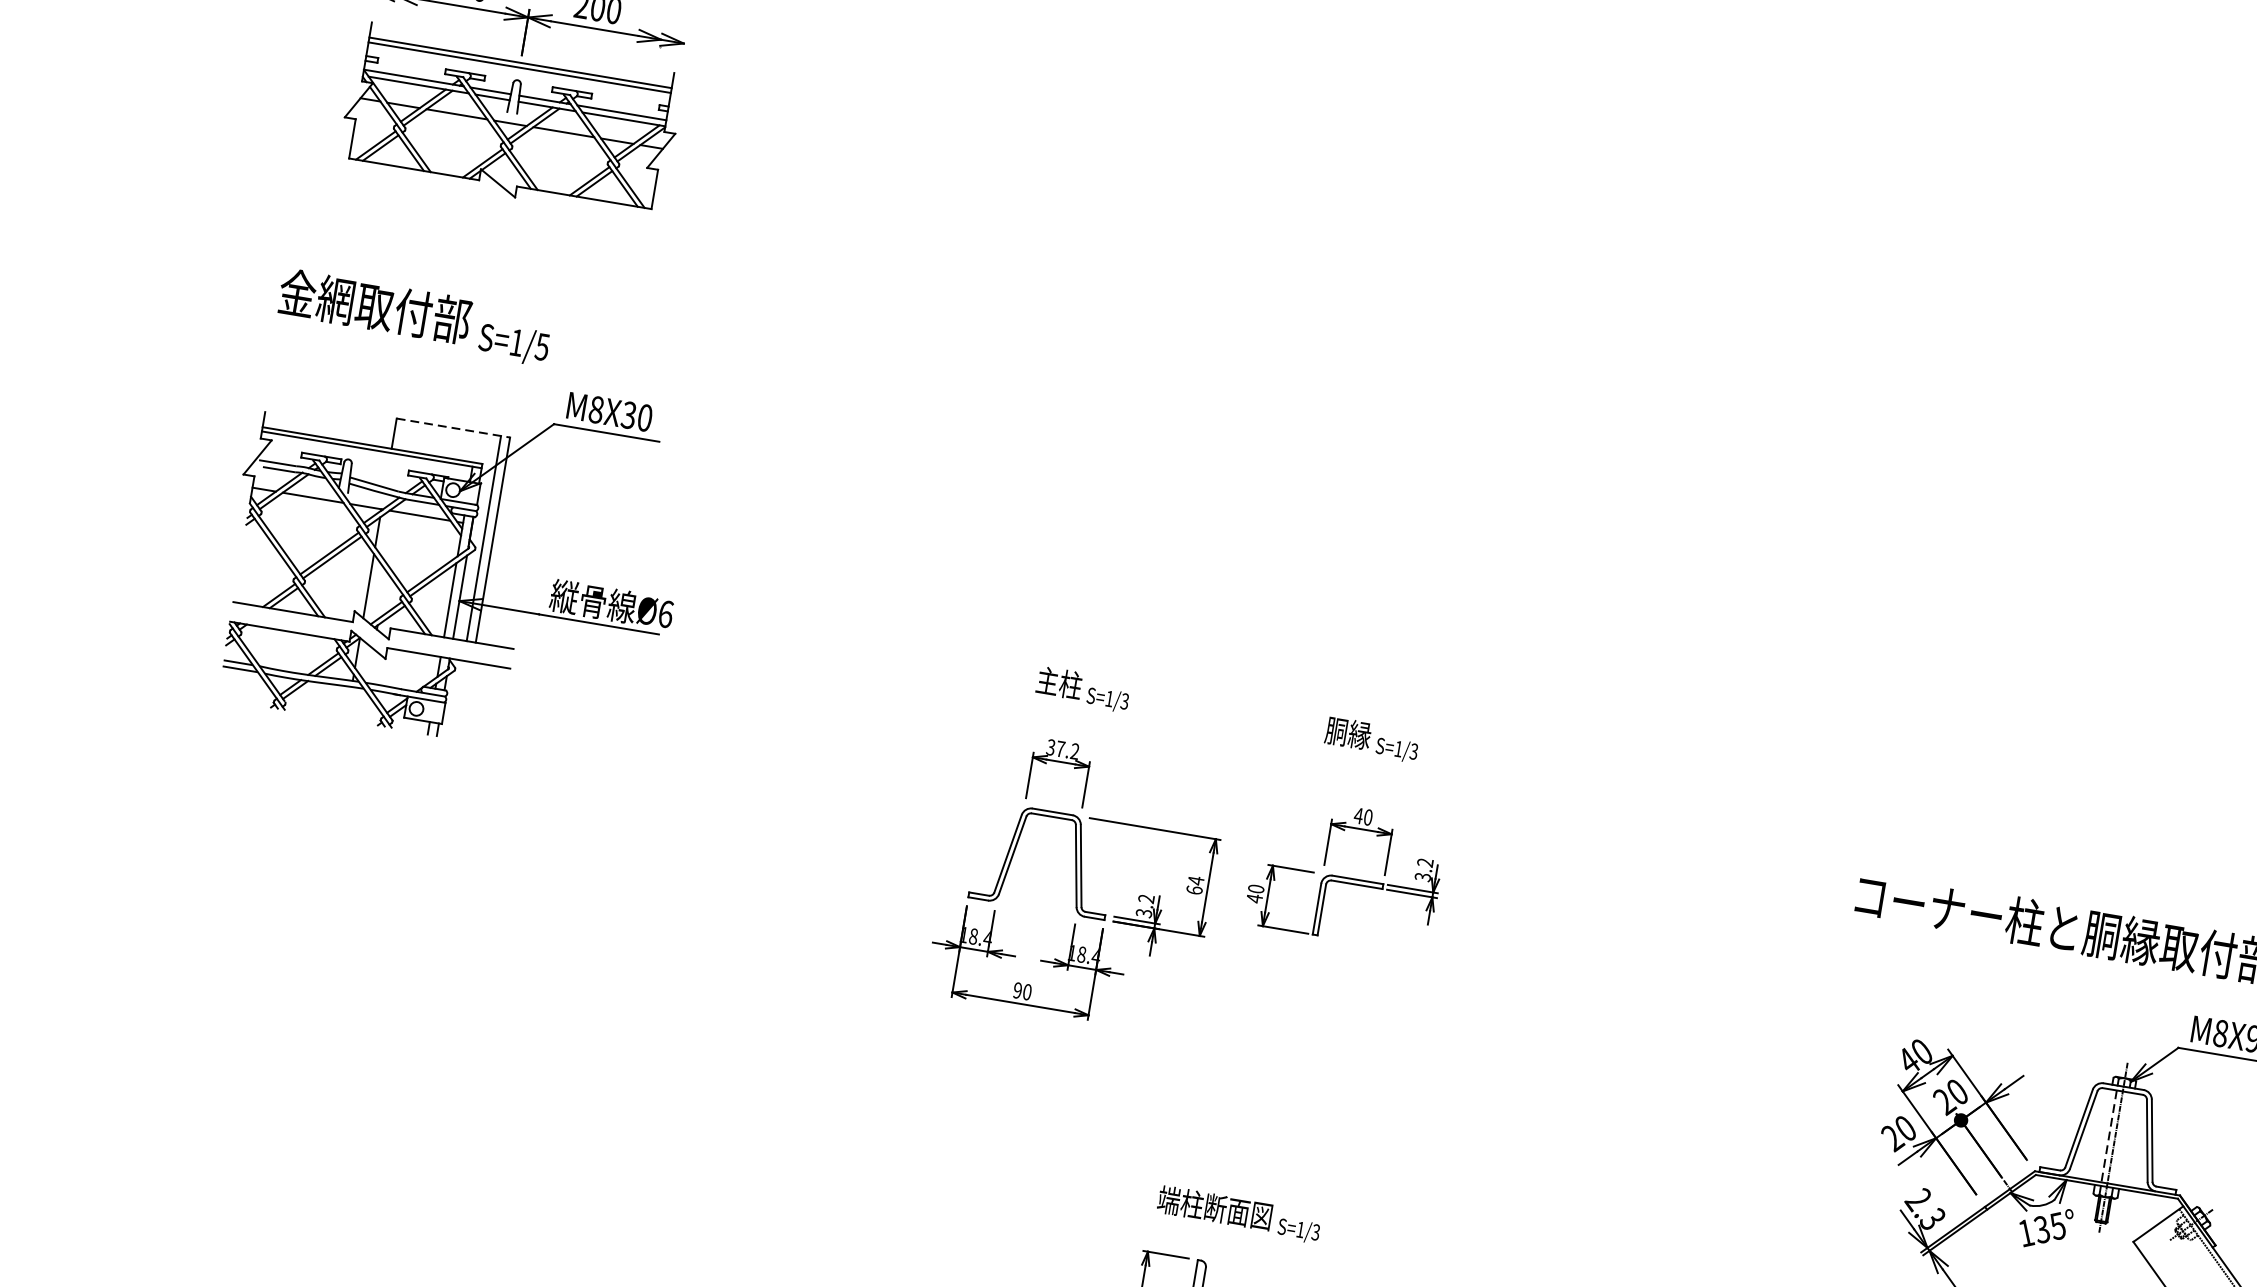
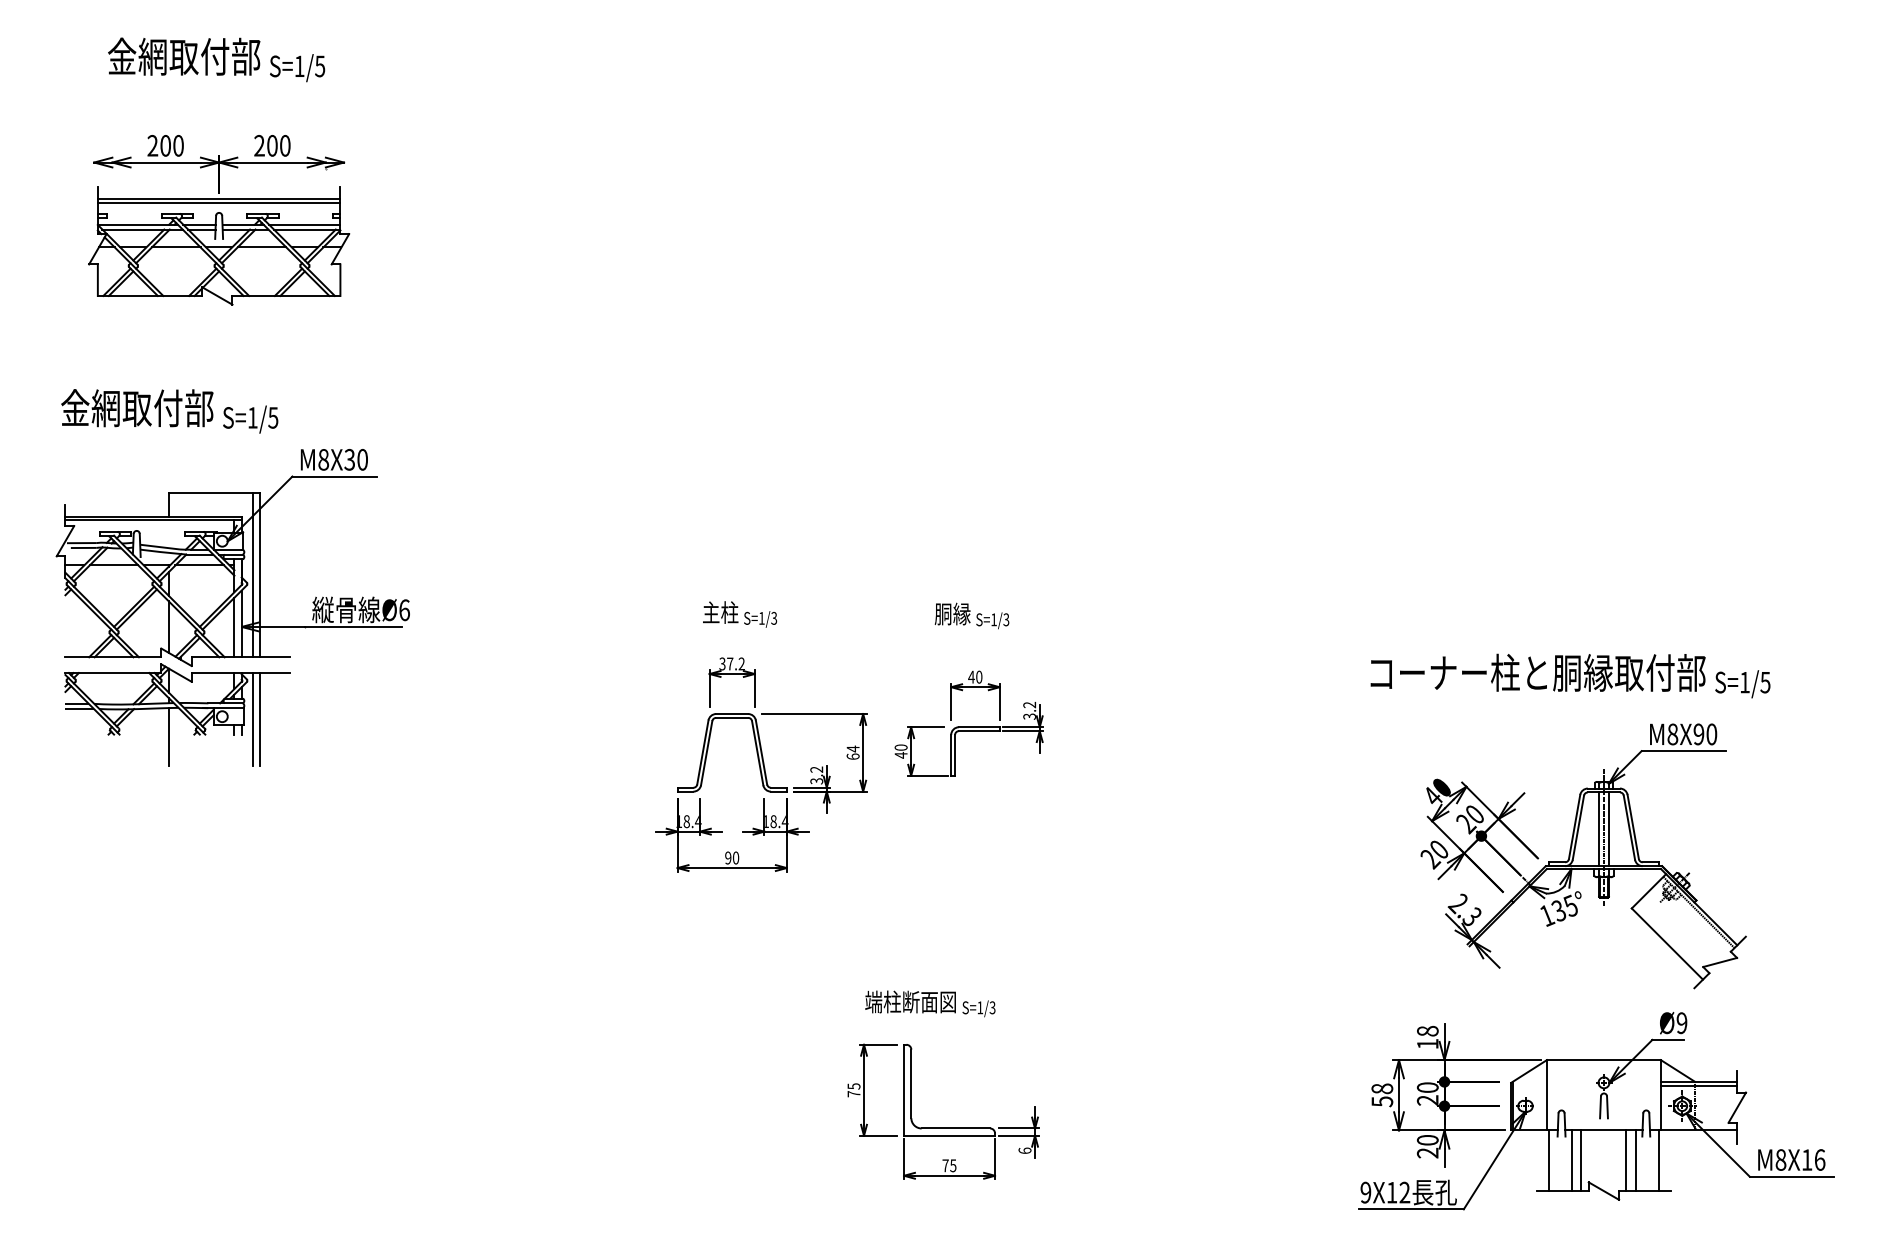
line: (453, 427) -> (214, 492), dashed -> solid
line: (453, 718) -> (252, 719), added
line: (462, 720) -> (259, 719), added
line: (345, 722) -> (168, 736), added
line: (2109, 1136) -> (1599, 829), dashed -> solid
line: (2120, 1138) -> (1608, 829), added

